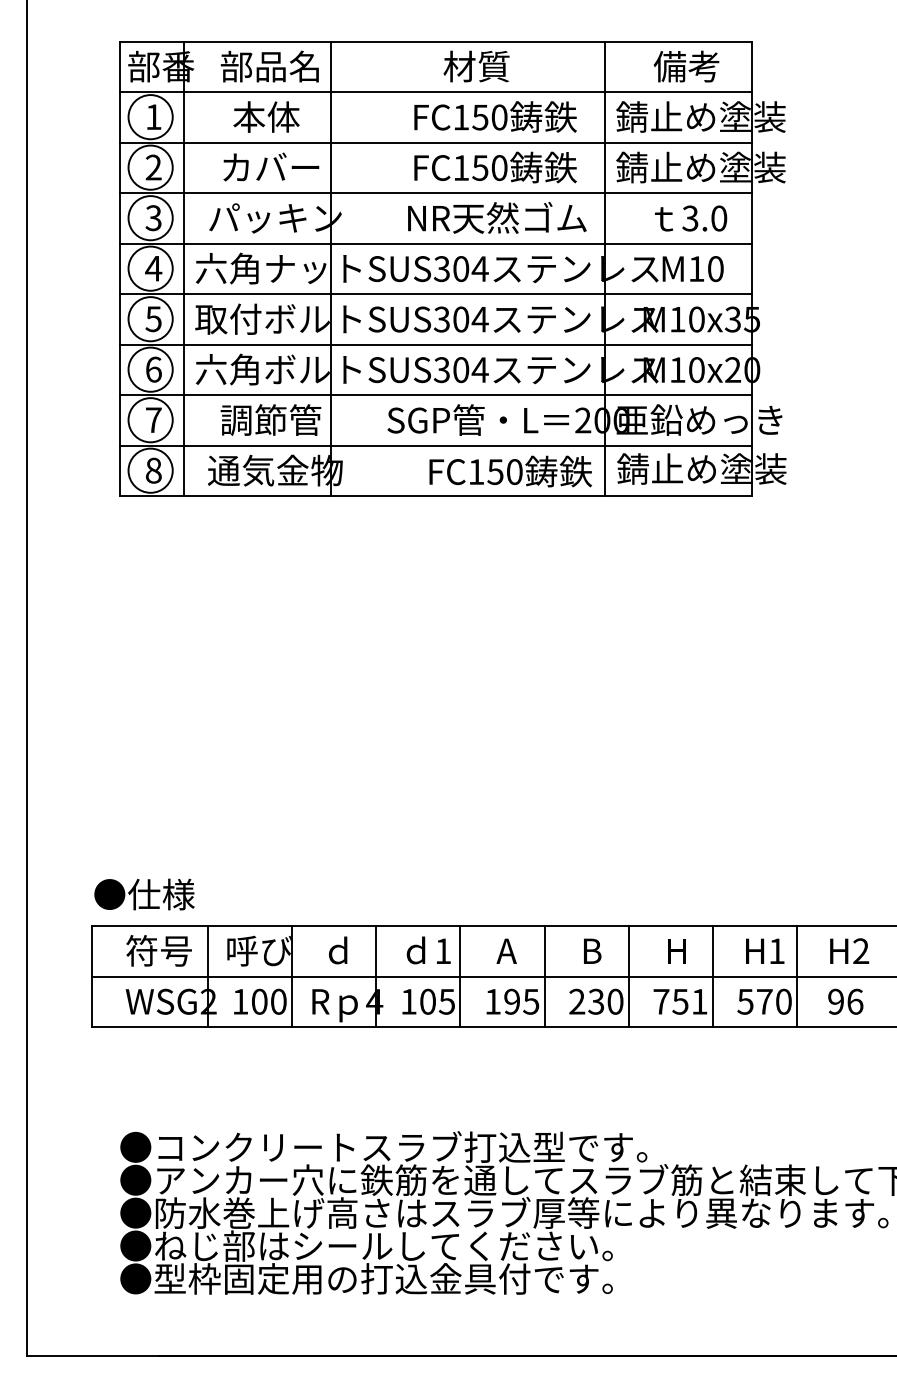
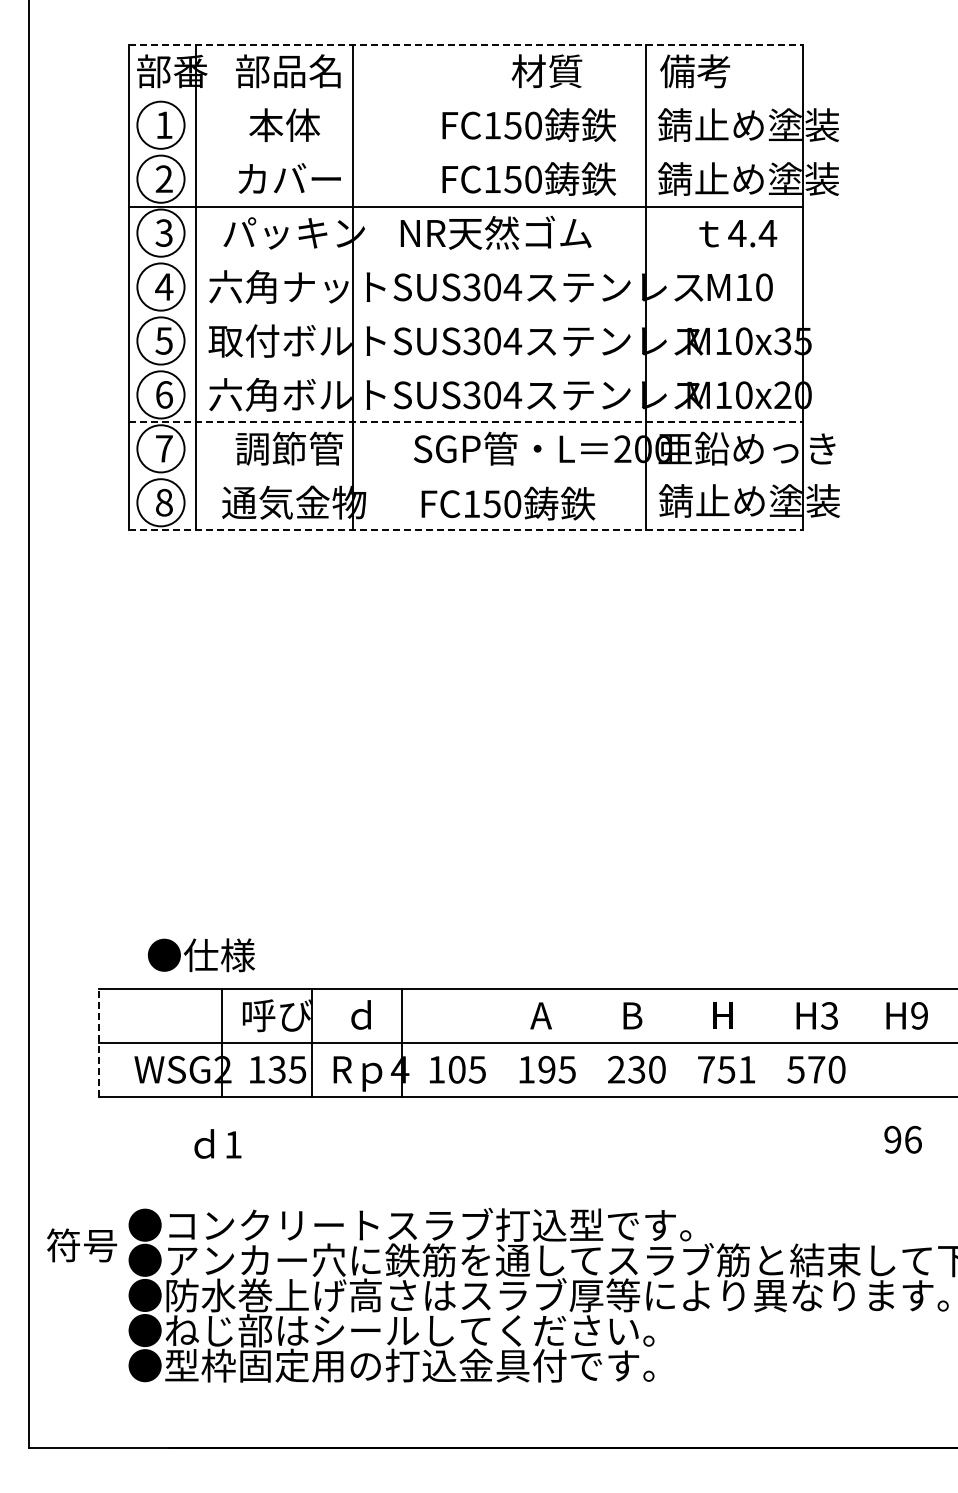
line: (436, 41) -> (466, 44), solid -> dashed
text: (476, 66) -> (546, 71), moved
text: (686, 66) -> (695, 71), moved
line: (435, 92) -> (465, 98), removed
line: (435, 142) -> (465, 152), removed
text: (496, 217) -> (495, 232), moved
text: (704, 218) -> (752, 233), 3.0 -> 4.4
line: (435, 243) -> (465, 260), removed
line: (435, 294) -> (465, 314), removed
line: (435, 344) -> (465, 368), removed
line: (436, 395) -> (466, 422), solid -> dashed
line: (435, 446) -> (465, 476), removed
text: (510, 471) -> (508, 503), moved
line: (436, 496) -> (466, 530), solid -> dashed
text: (144, 894) -> (201, 955), moved
text: (159, 950) -> (82, 1245), moved
text: (428, 950) -> (217, 1143), moved
text: (776, 950) -> (829, 1015), H1 -> H3
text: (861, 950) -> (919, 1015), H2 -> H9
line: (92, 976) -> (98, 1042), solid -> dashed
line: (460, 976) -> (491, 1042), removed
line: (544, 976) -> (581, 1042), removed
line: (628, 976) -> (671, 1042), removed
line: (713, 976) -> (761, 1042), removed
line: (797, 976) -> (851, 1042), removed
text: (269, 1001) -> (287, 1069), 100 -> 135
text: (845, 1001) -> (902, 1139), moved

